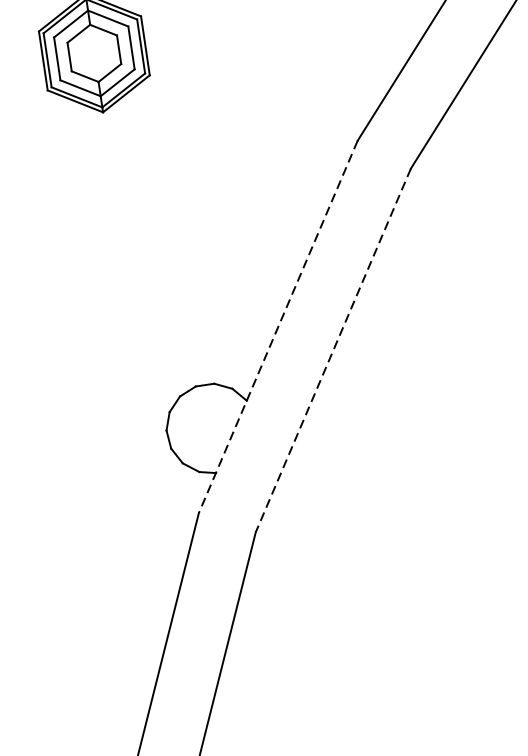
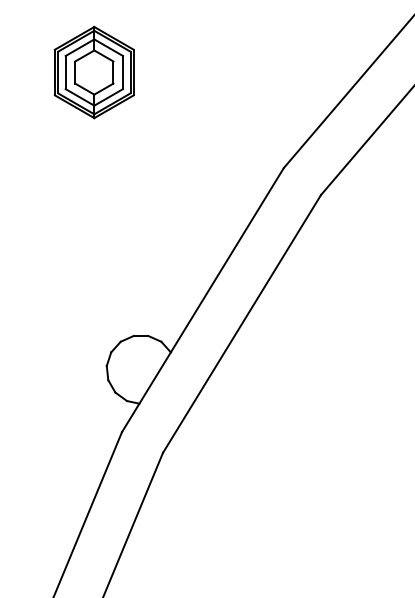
line: (277, 327) -> (202, 300), dashed -> solid
line: (332, 351) -> (241, 324), dashed -> solid

